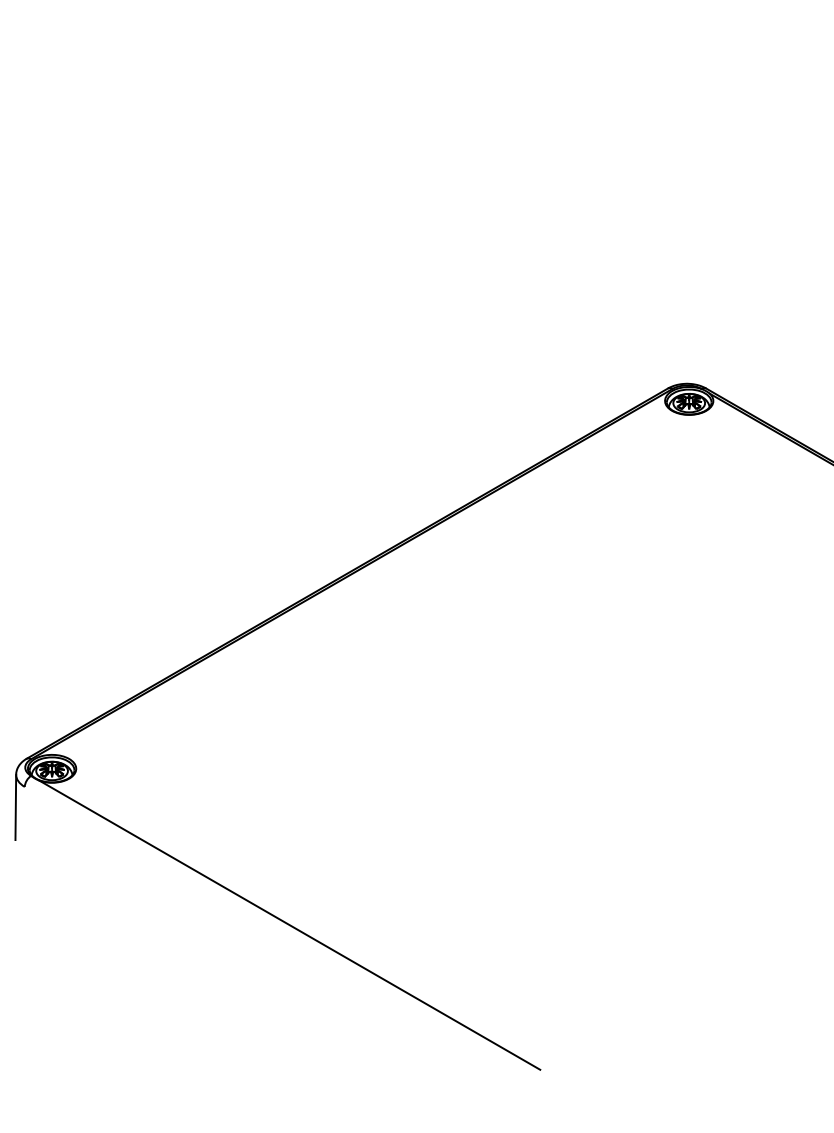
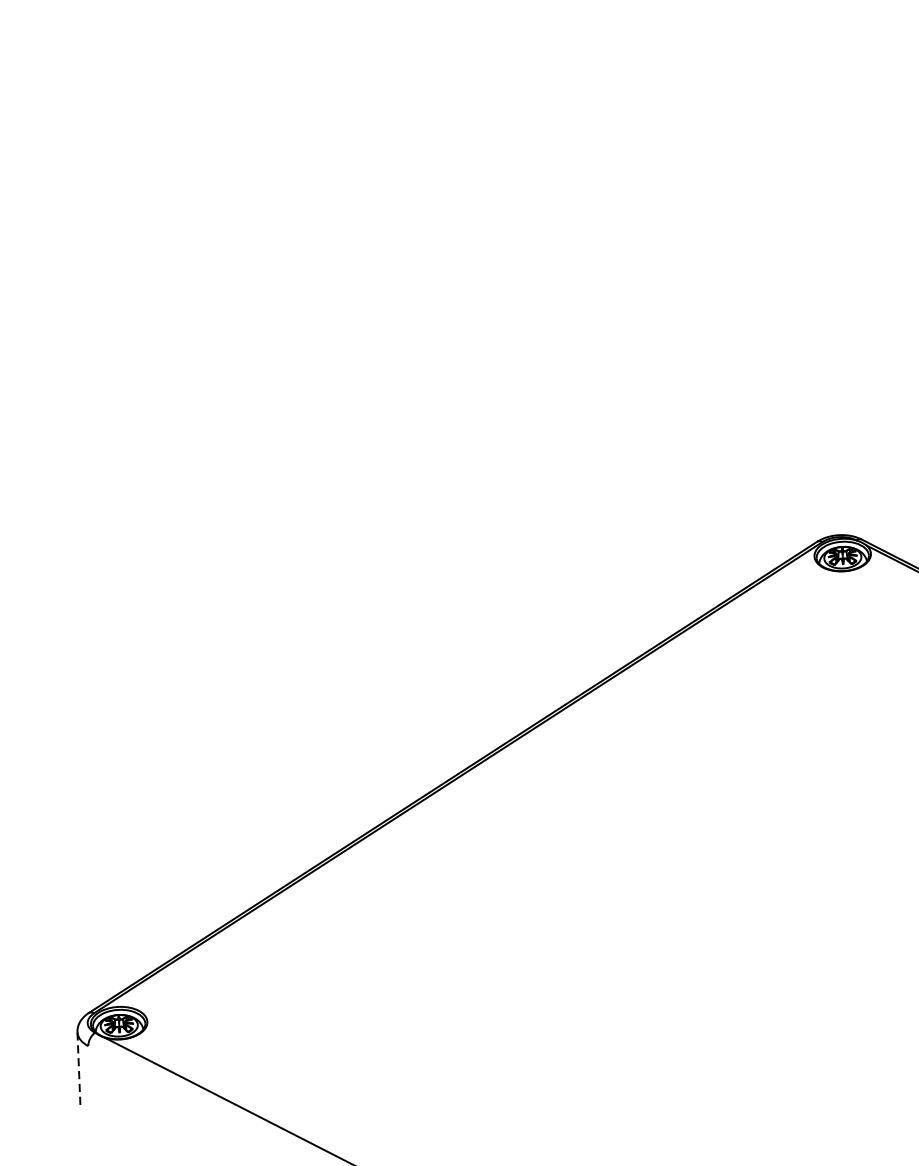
line: (15, 807) -> (78, 1070), solid -> dashed

